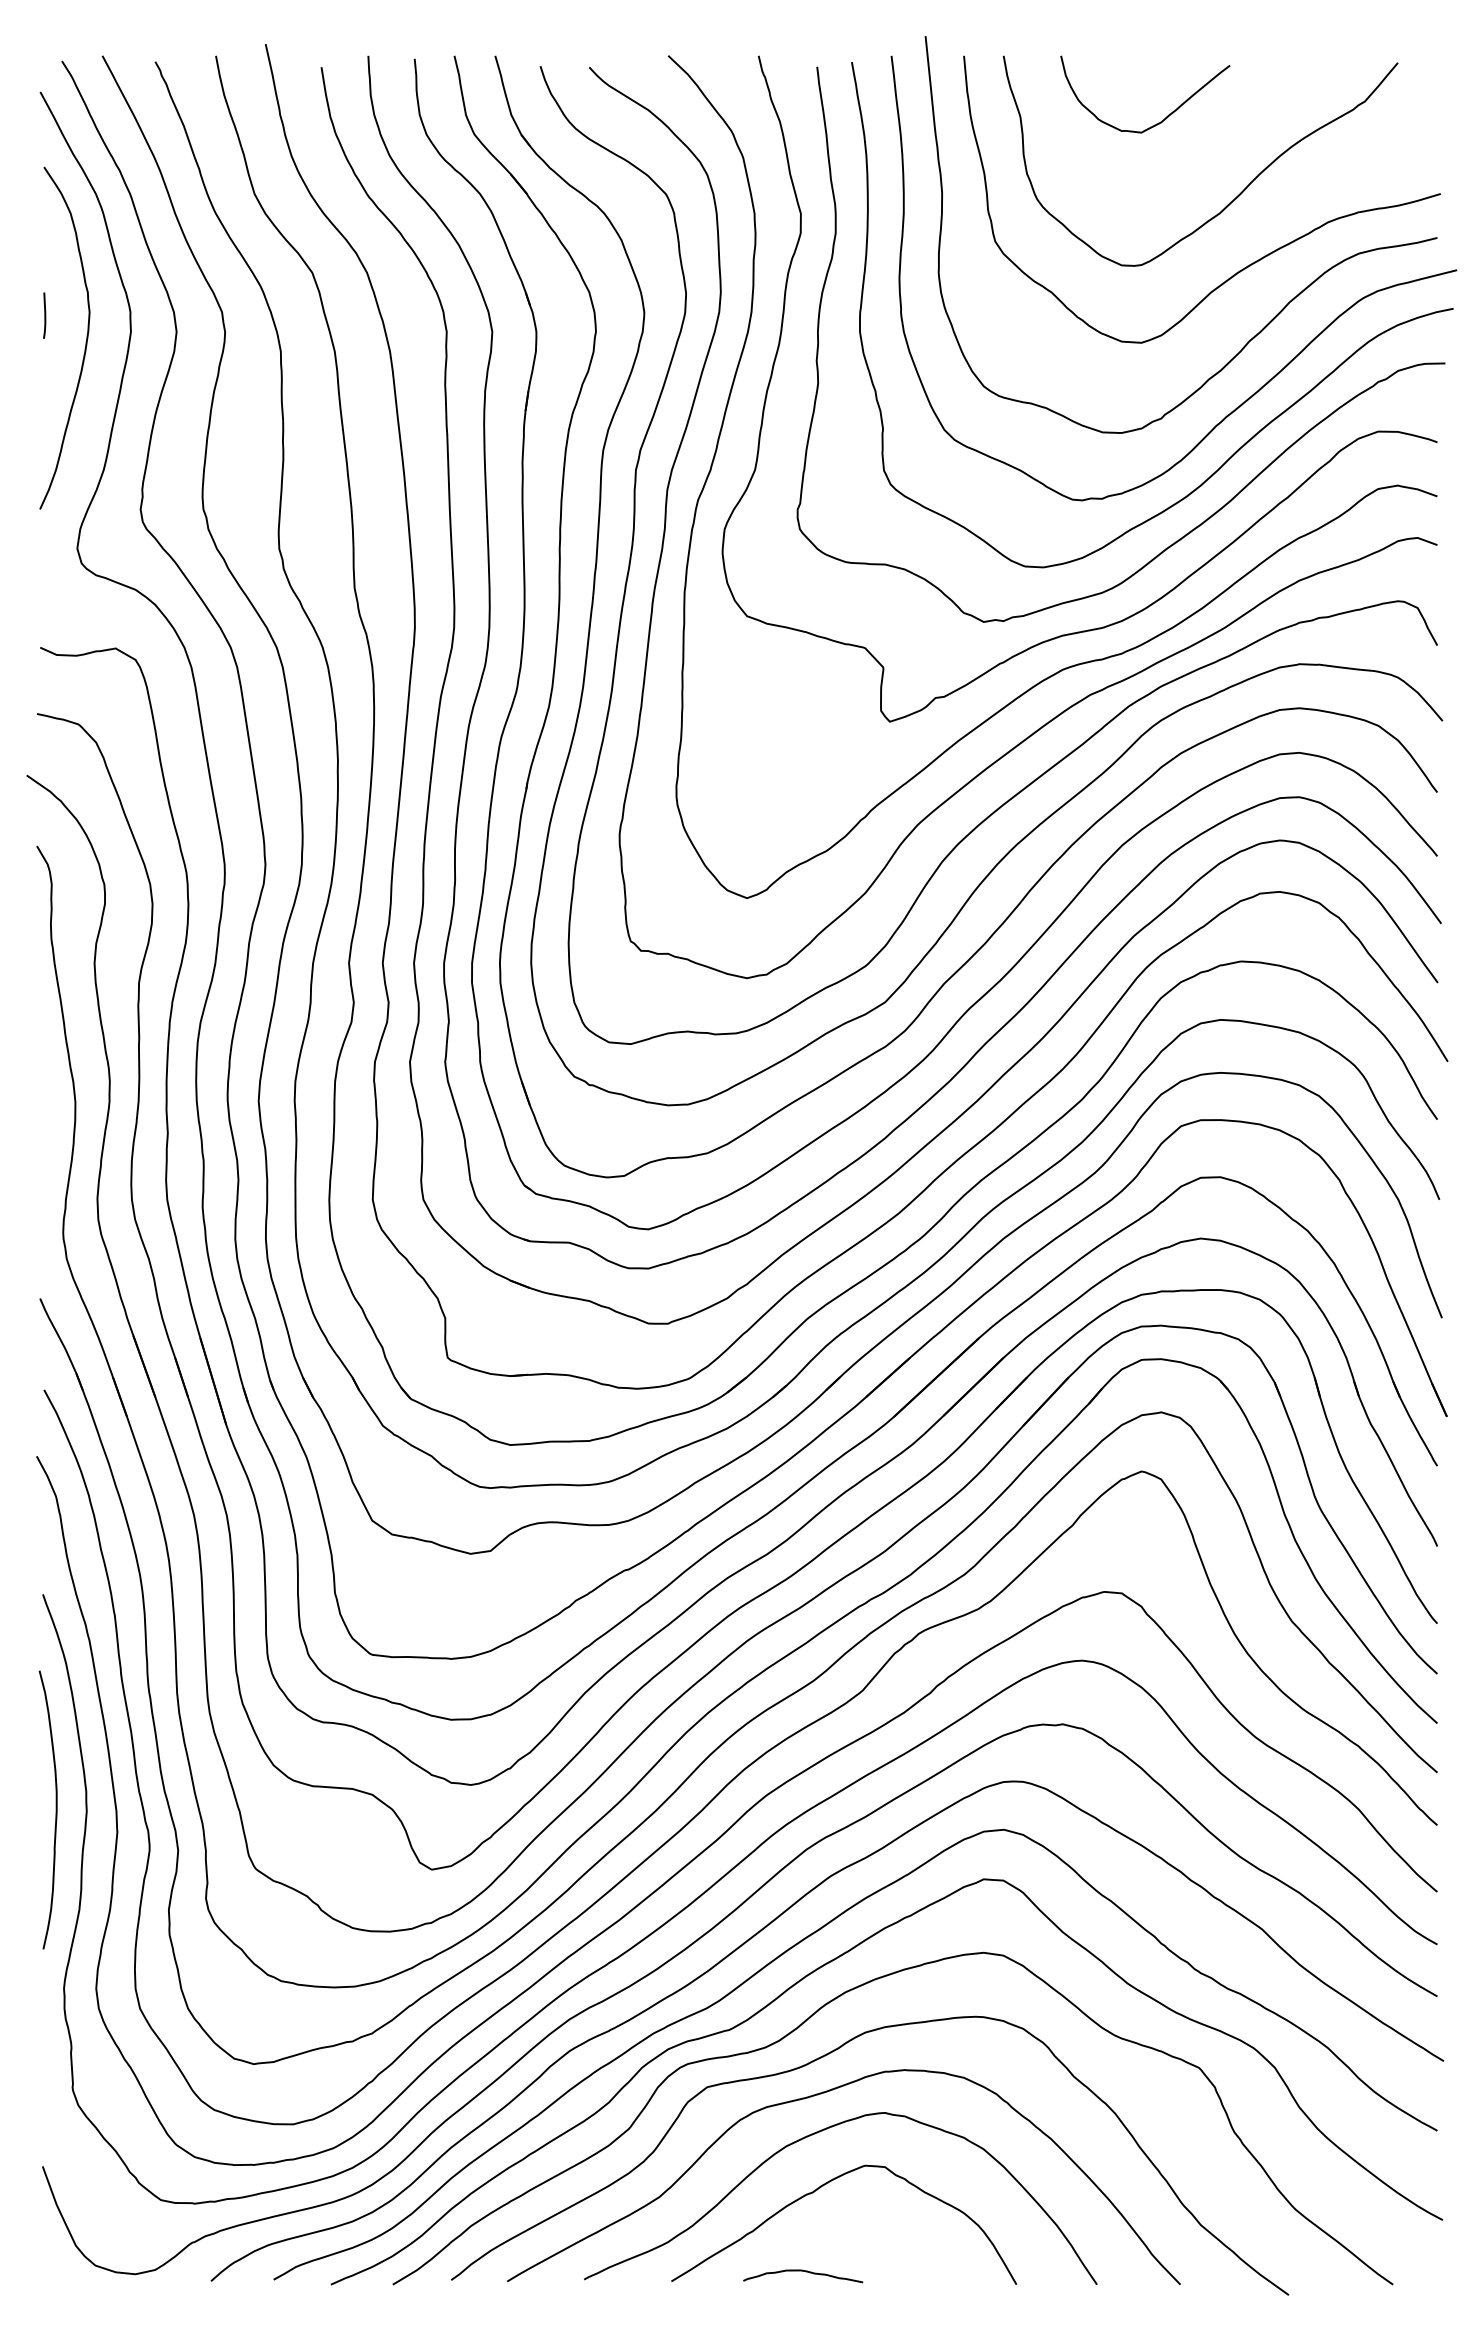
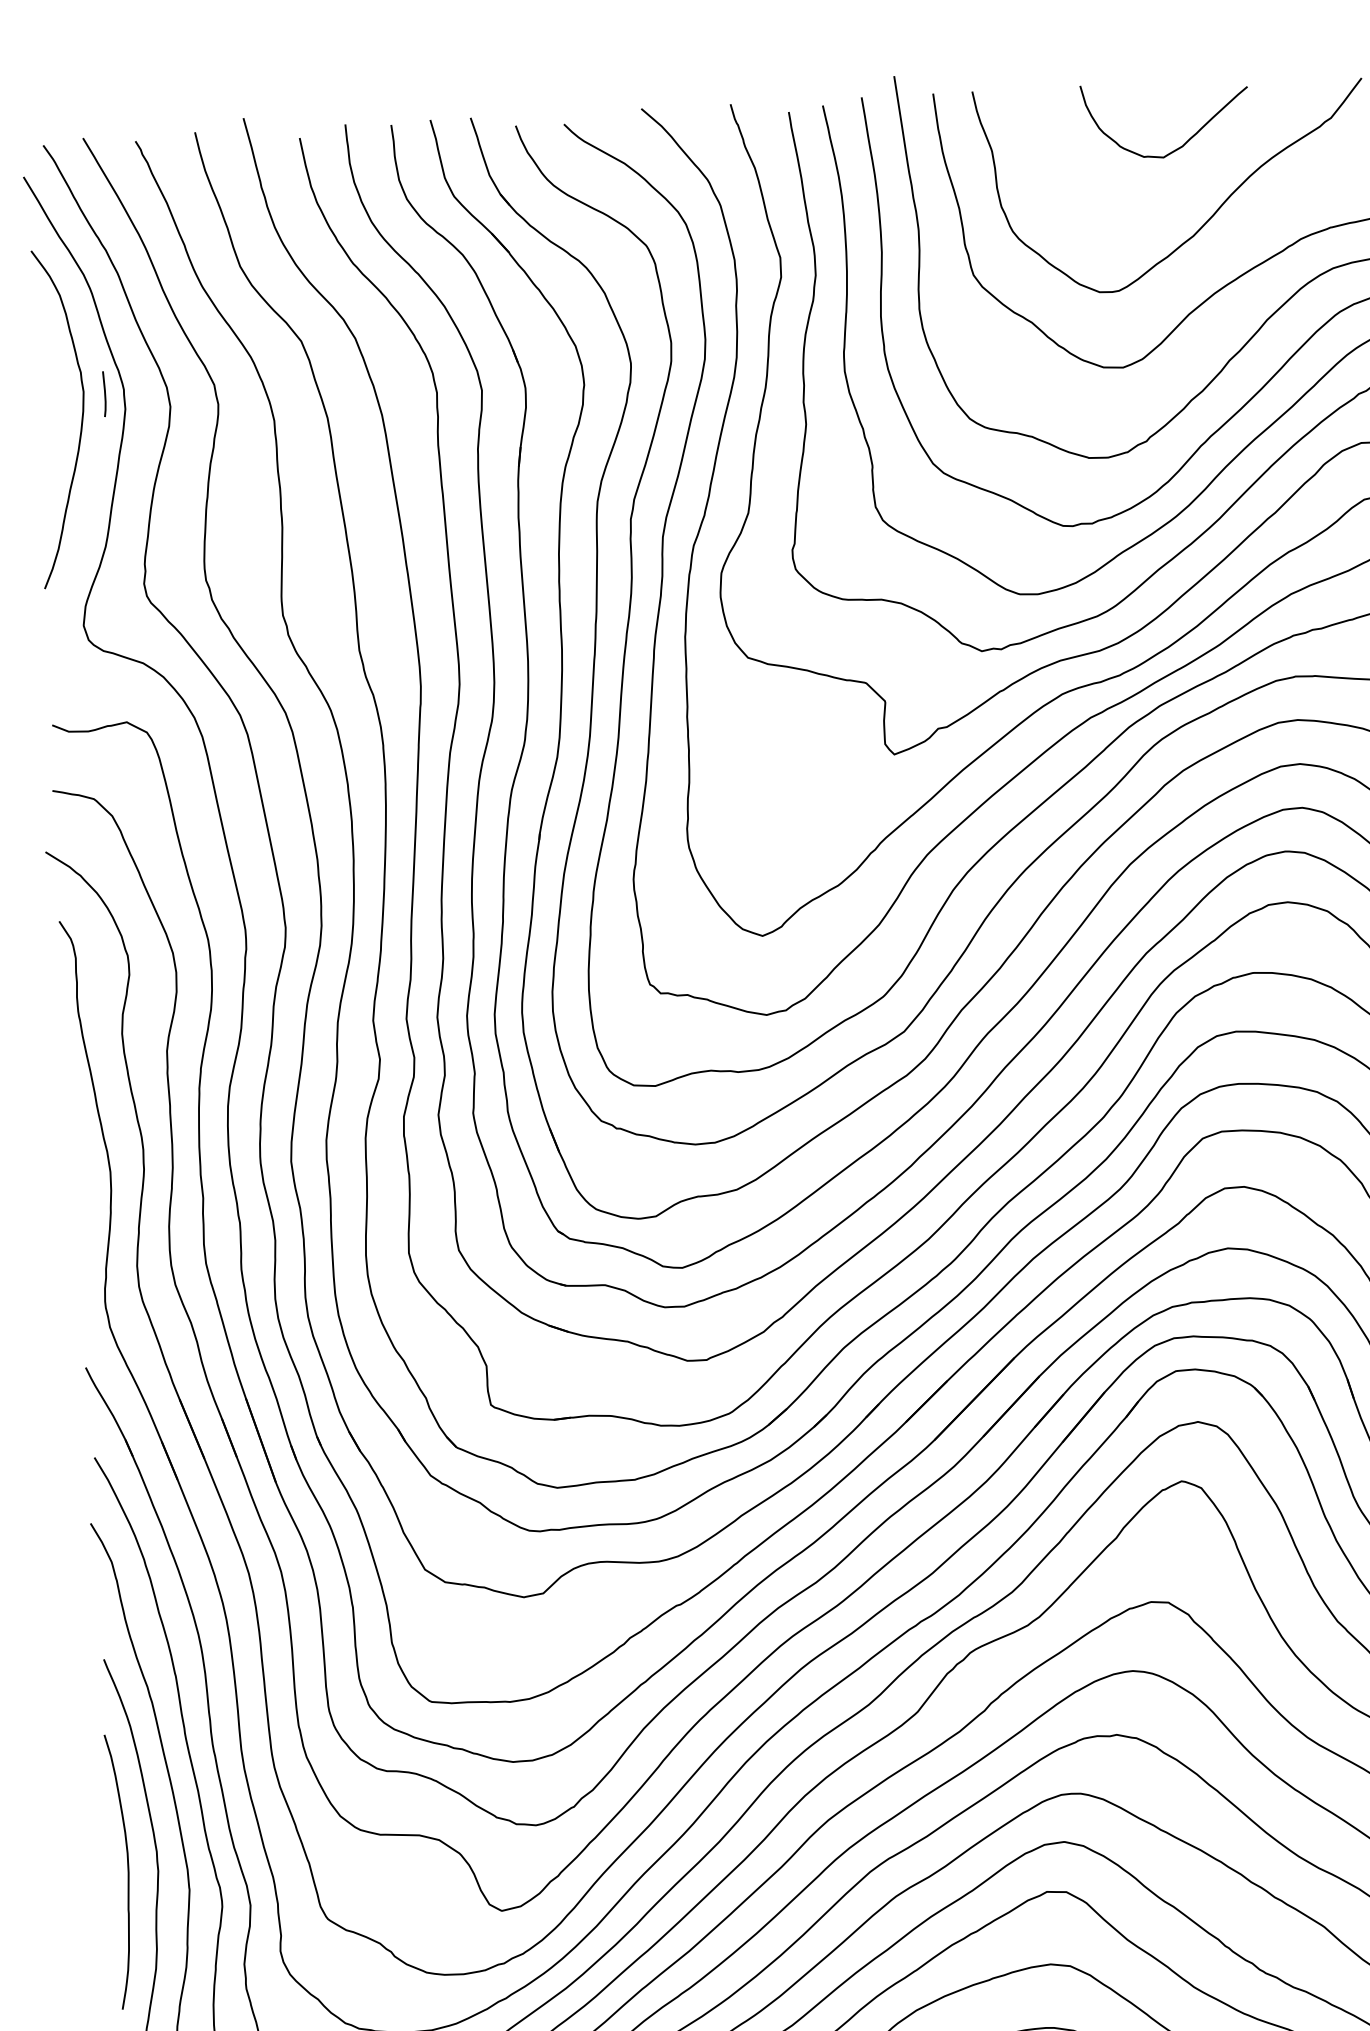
curve: (1167, 115) -> (1188, 139), moved
line: (44, 315) -> (104, 393), moved

